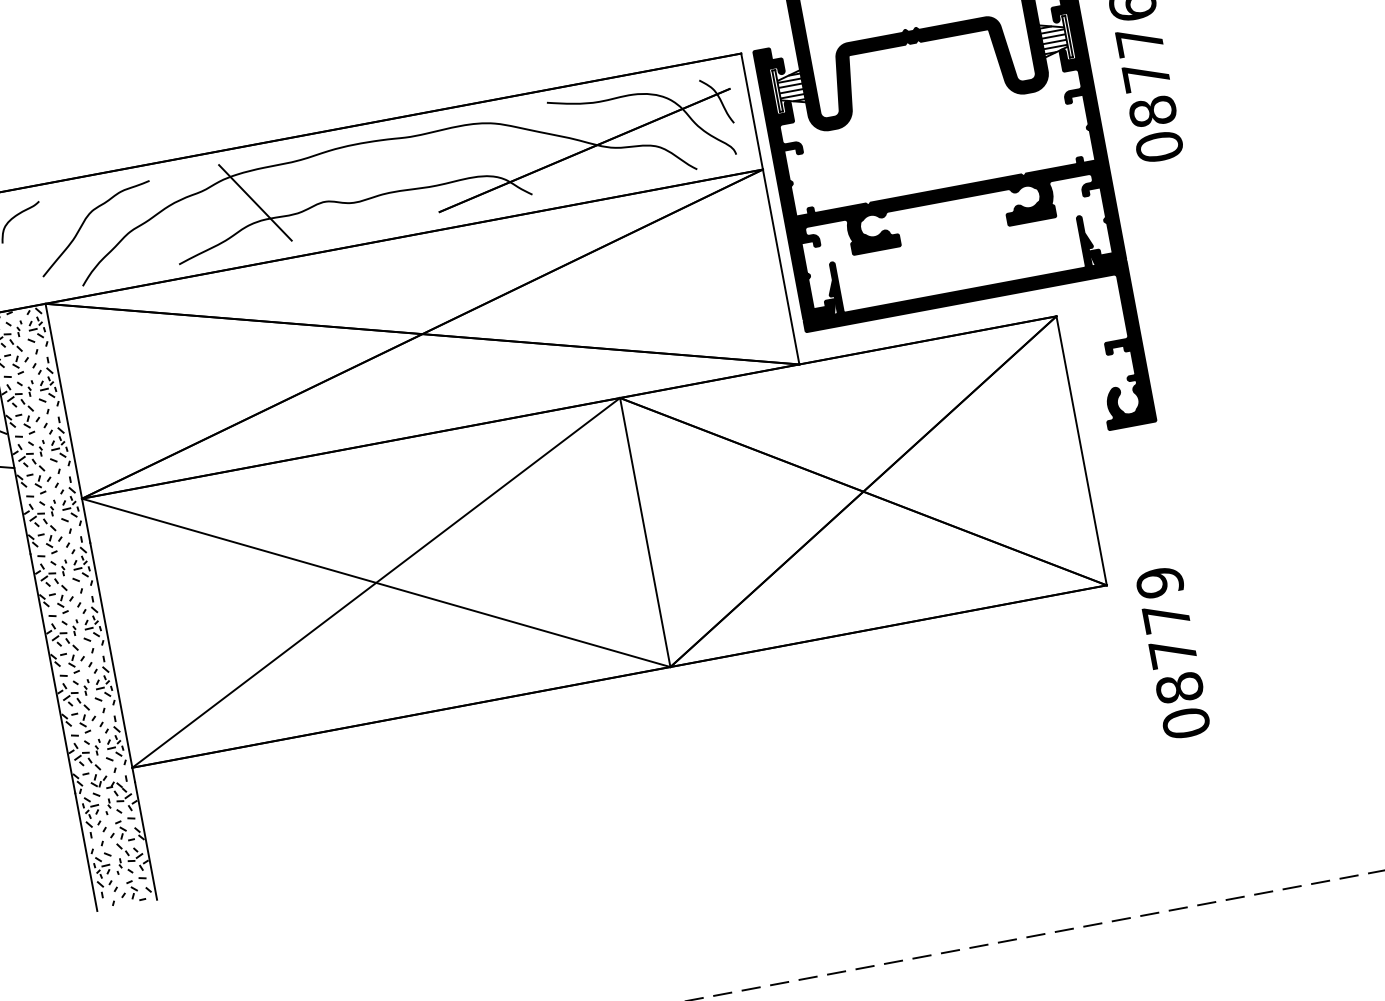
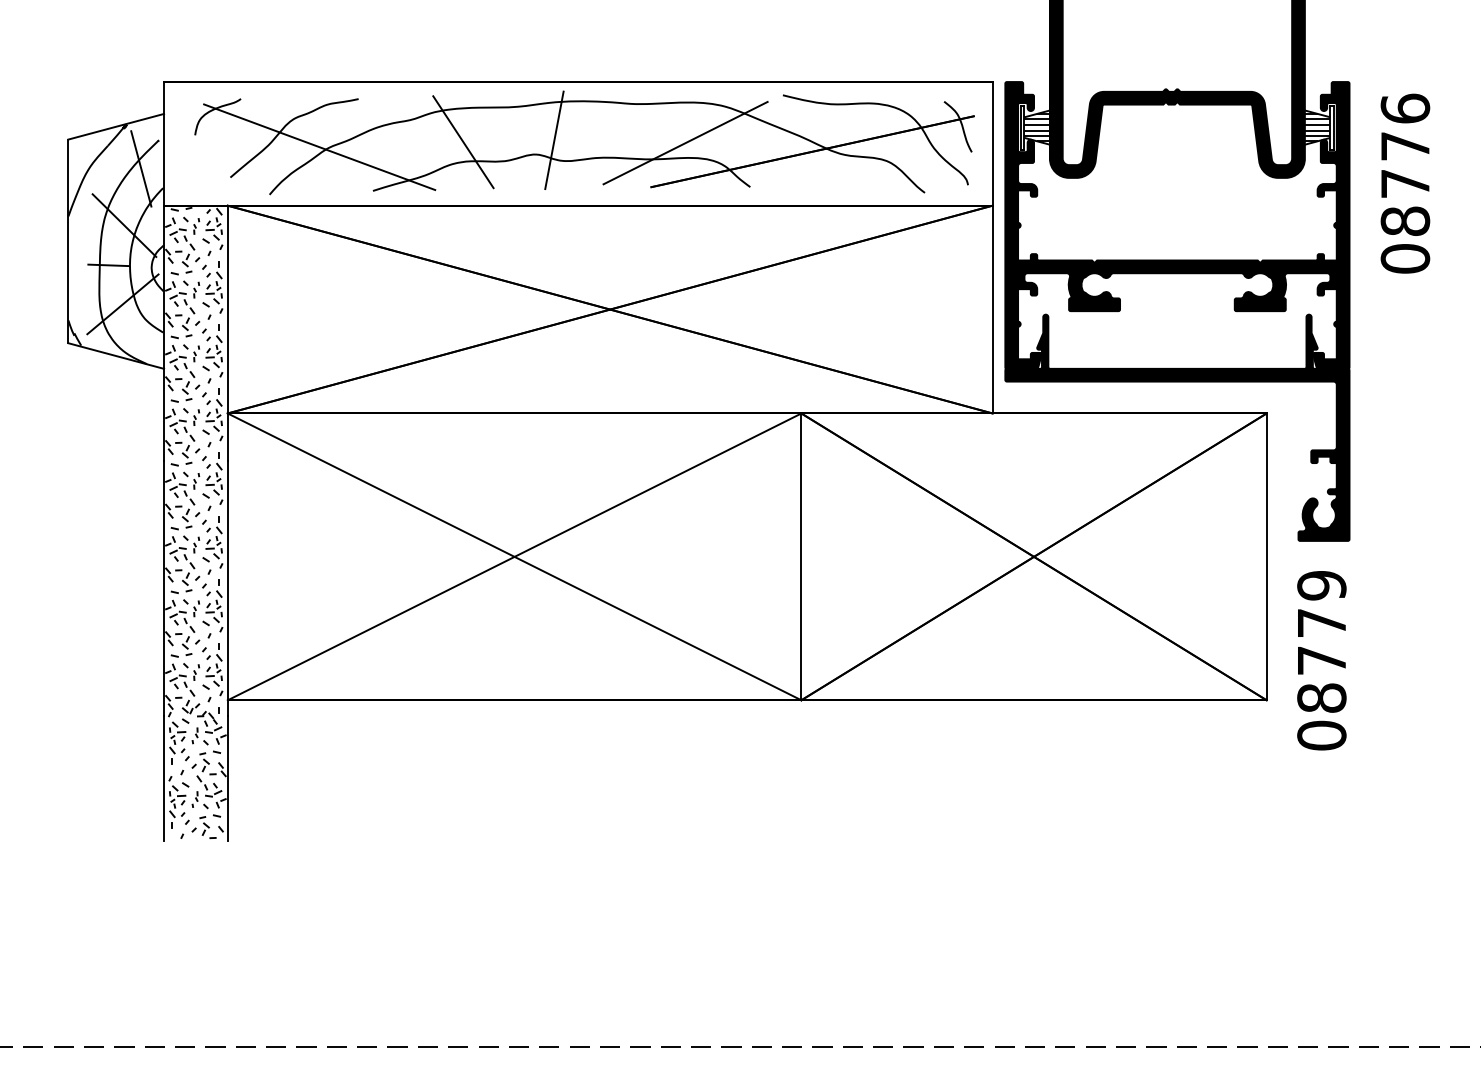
line: (463, 164) -> (685, 142), added
line: (340, 185) -> (554, 140), added
line: (121, 233) -> (319, 147), added
text: (1172, 652) -> (1321, 660), moved

